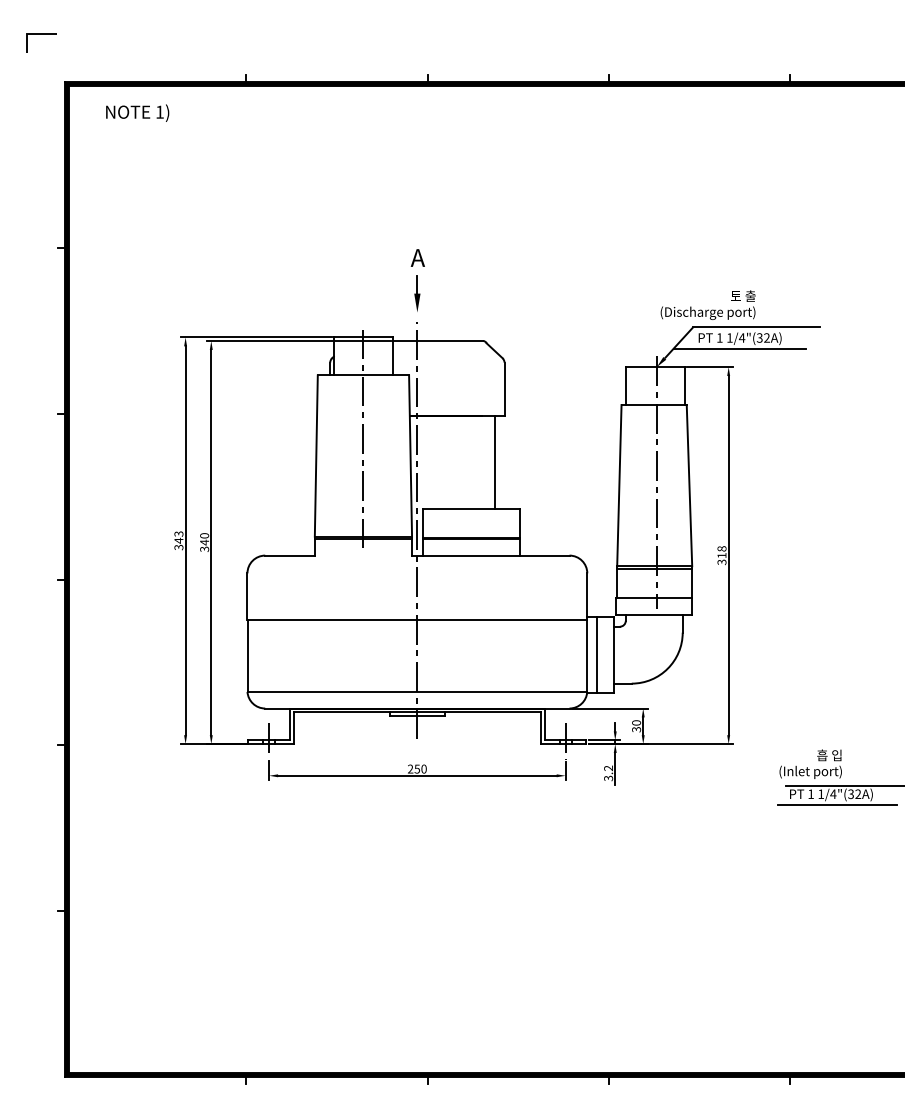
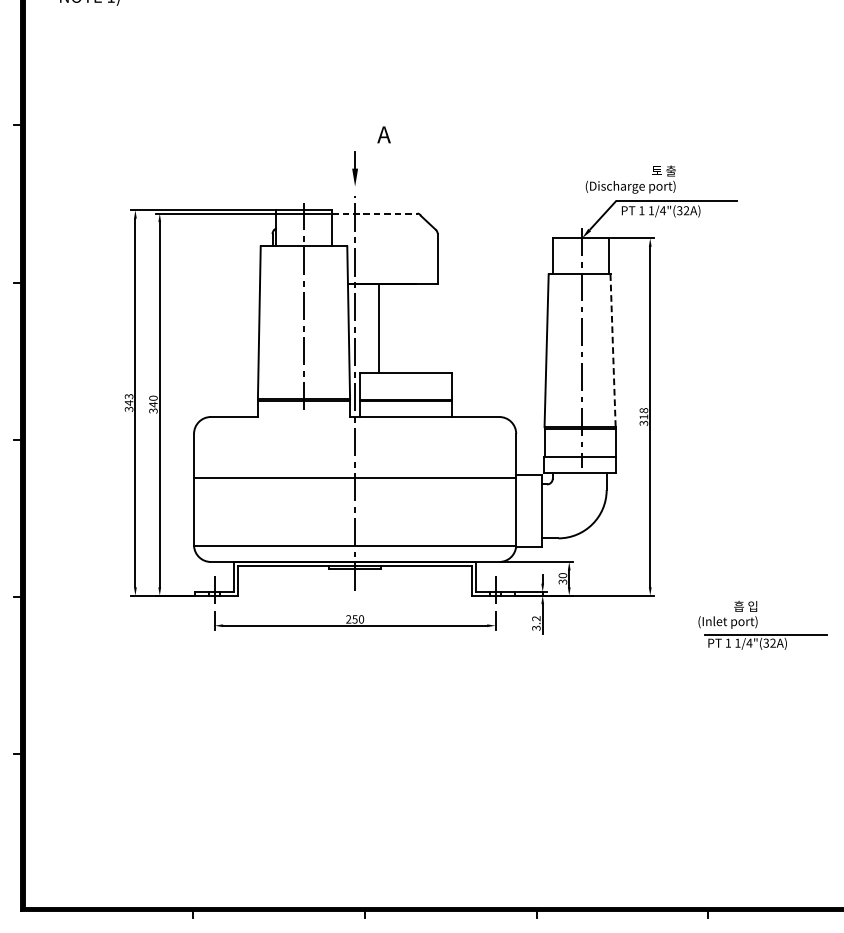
text: (417, 257) -> (383, 134), moved
line: (438, 341) -> (375, 214), solid -> dashed
line: (739, 348) -> (660, 220), removed
line: (495, 462) -> (379, 328), moved
line: (689, 485) -> (613, 350), solid -> dashed
line: (597, 655) -> (525, 511), removed
line: (837, 804) -> (753, 652), removed

